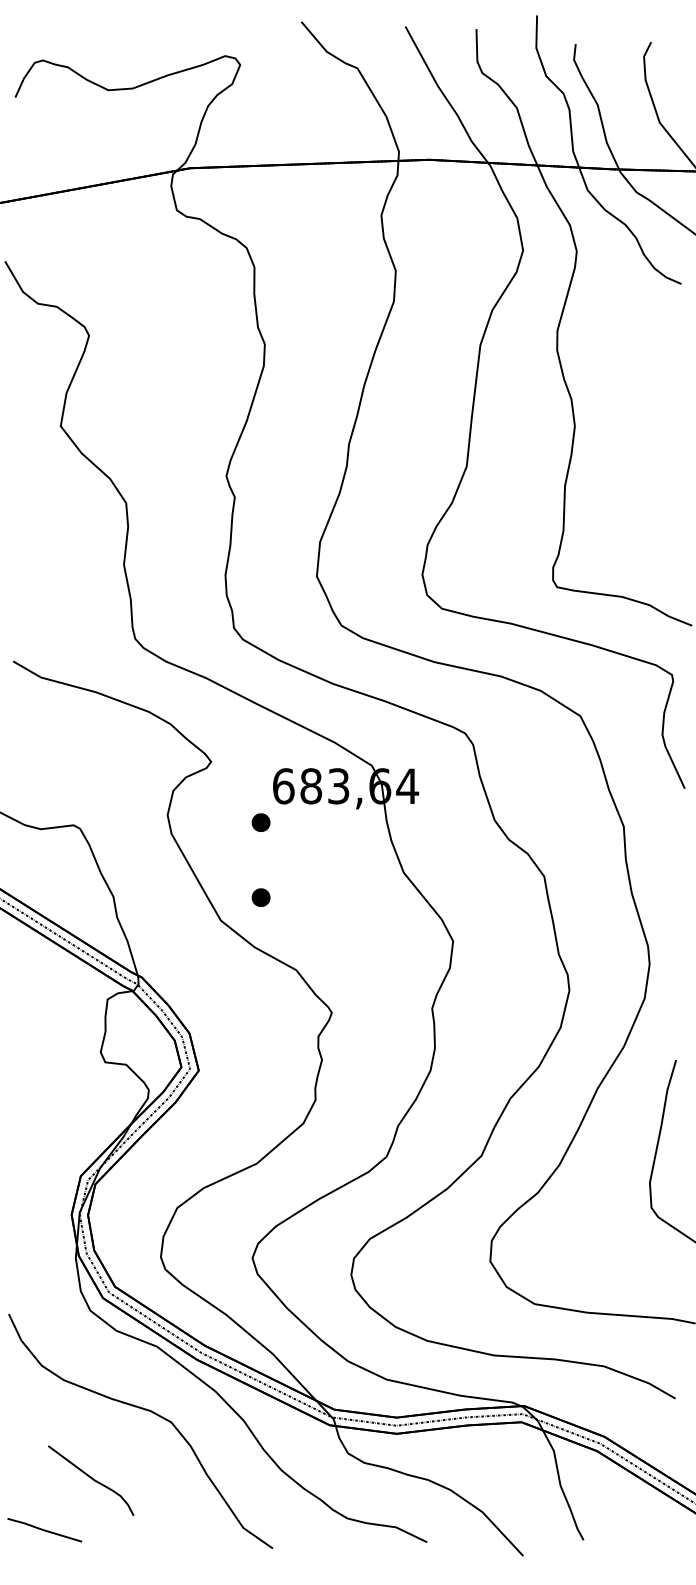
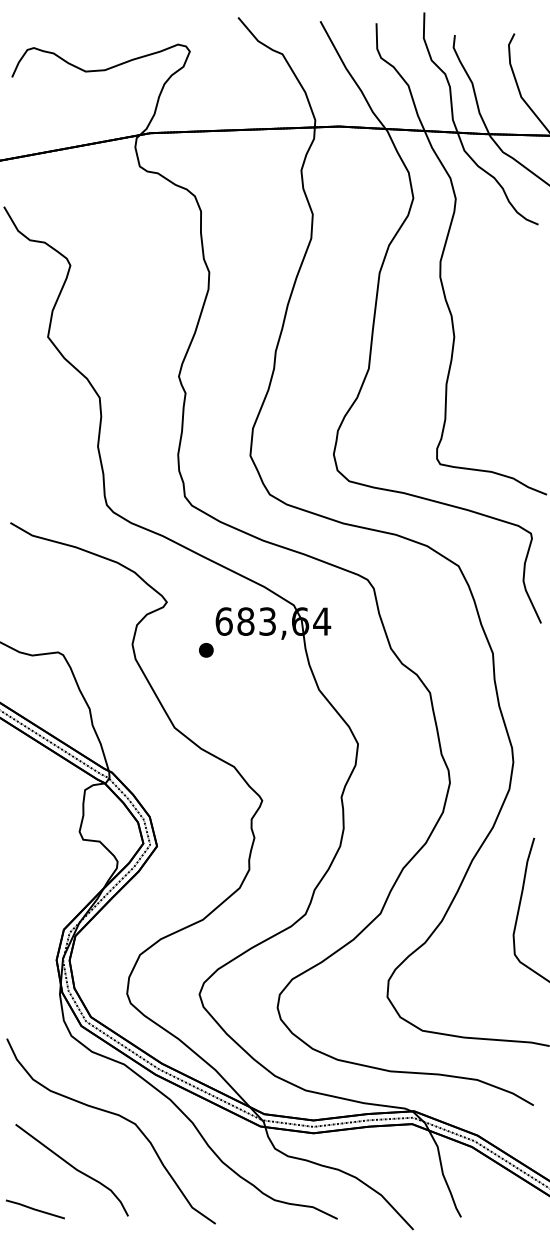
part: (260, 897) -> (205, 709), removed
part: (90, 1480) -> (71, 1170), size x1.67

